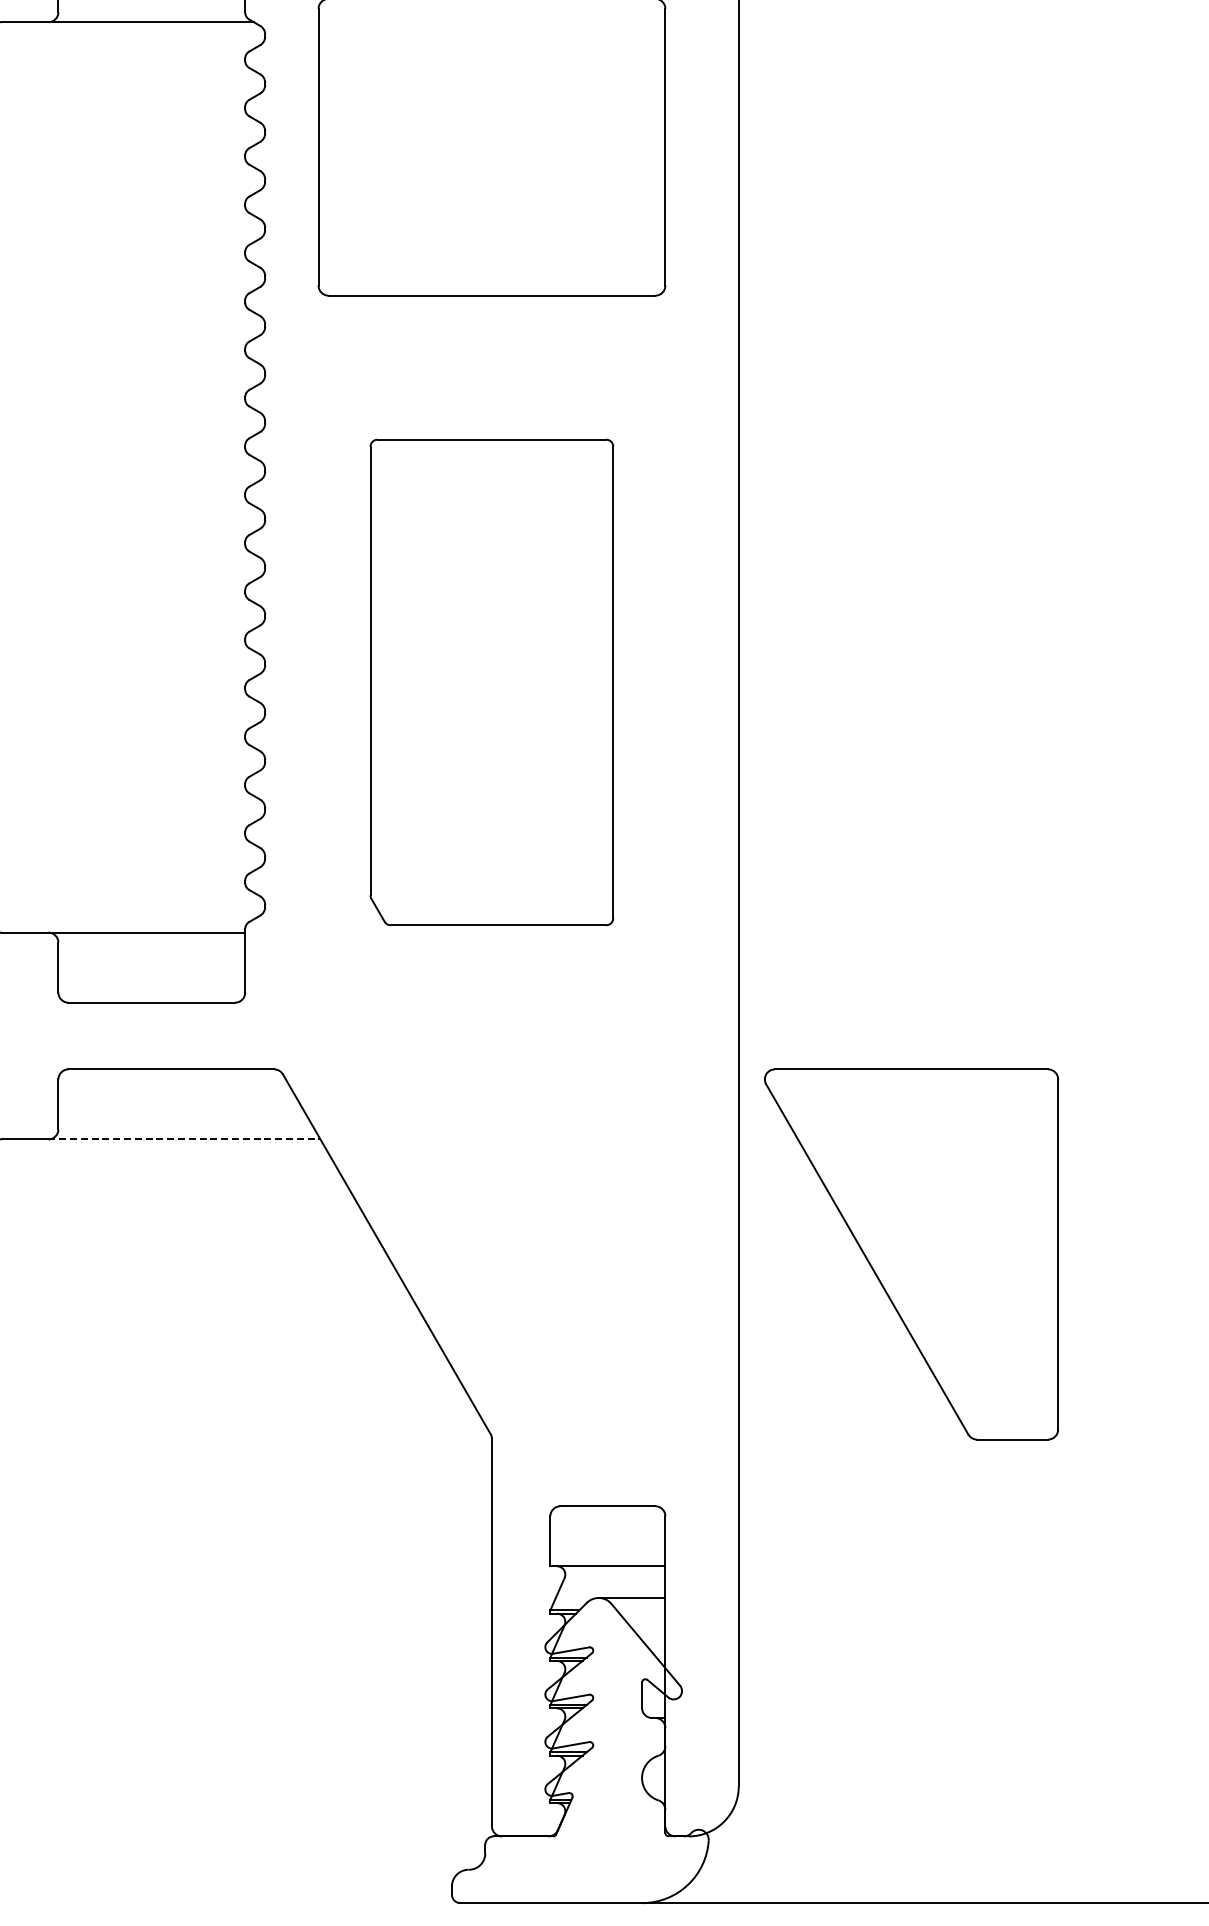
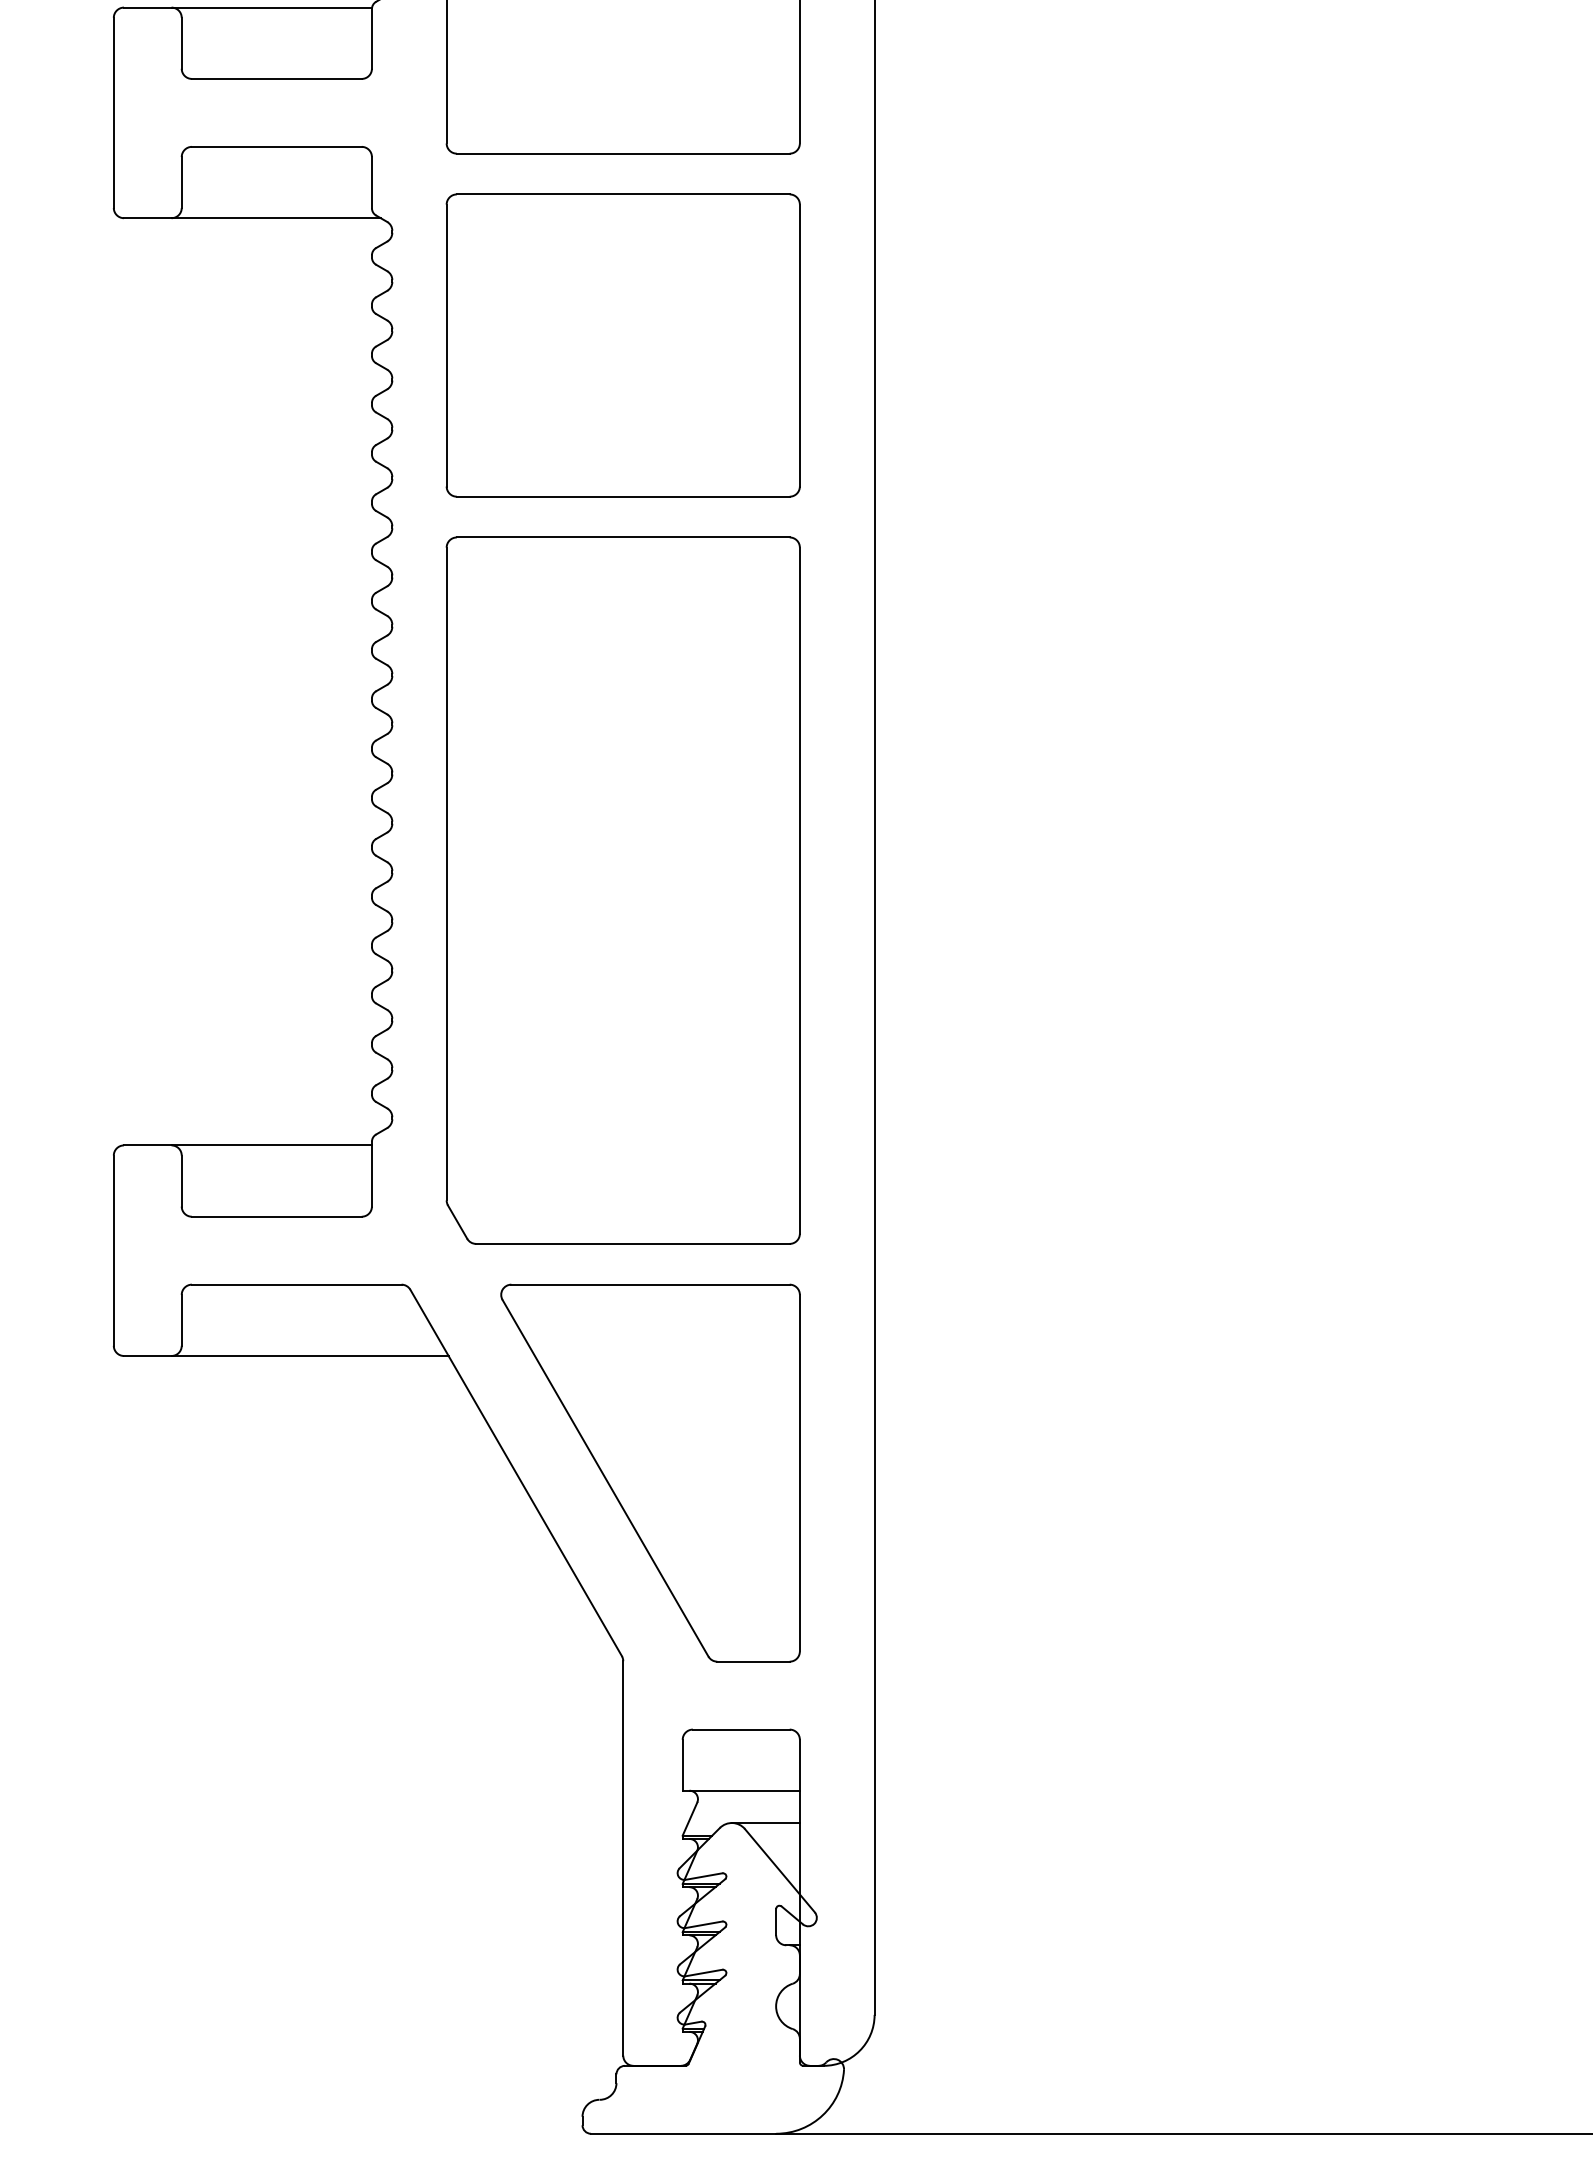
part: (491, 682) -> (622, 890), size x1.43
line: (184, 1138) -> (310, 1355), dashed -> solid
part: (911, 1253) -> (650, 1472), moved

